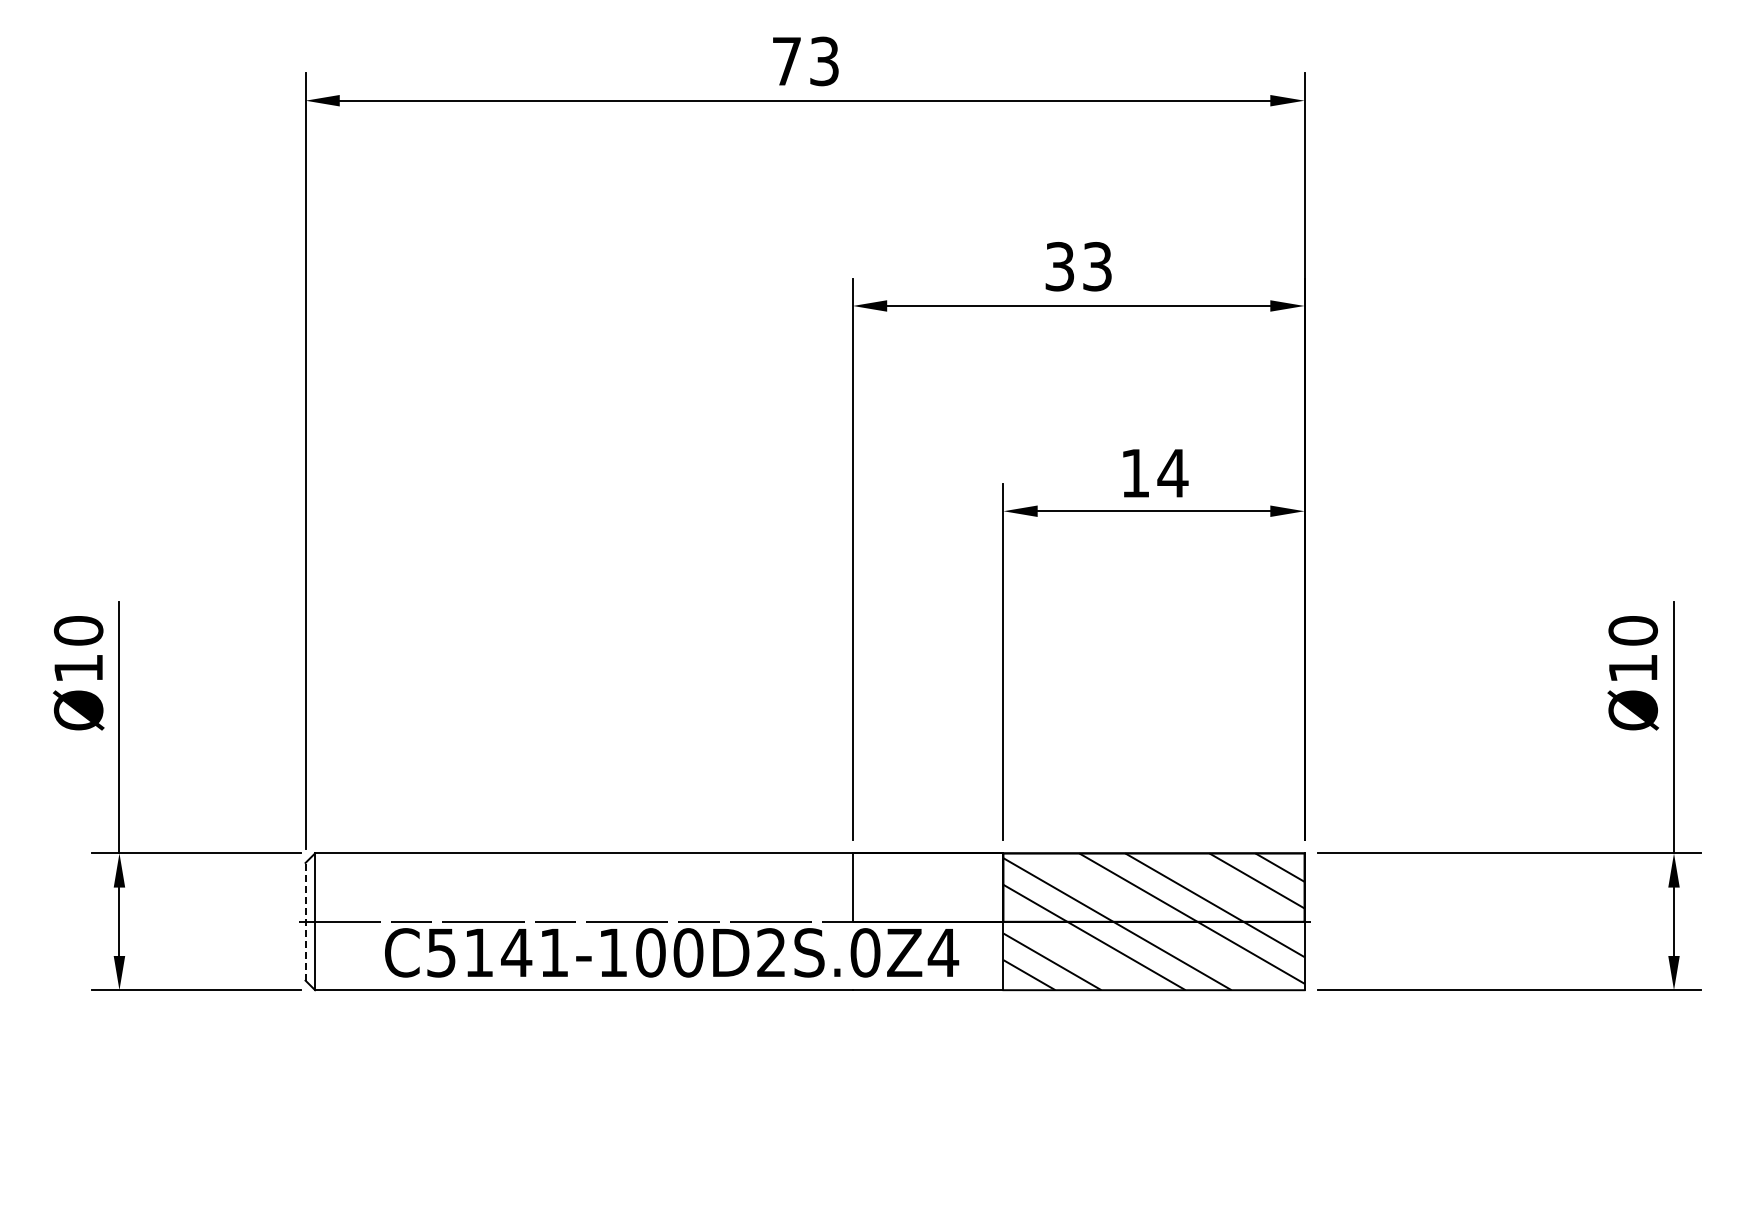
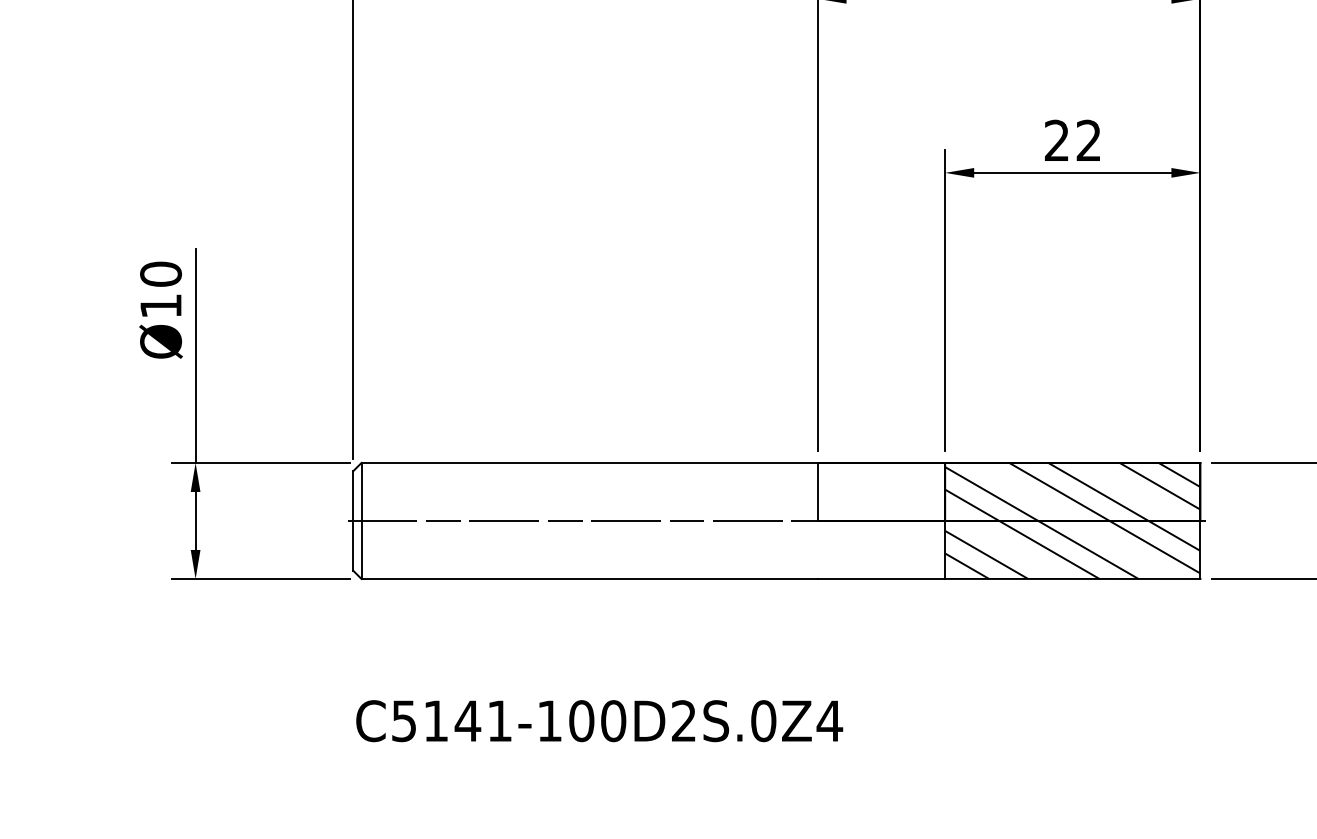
text: (1154, 472) -> (1073, 140), 14 -> 22
line: (305, 921) -> (353, 520), dashed -> solid
text: (672, 952) -> (600, 720), moved

